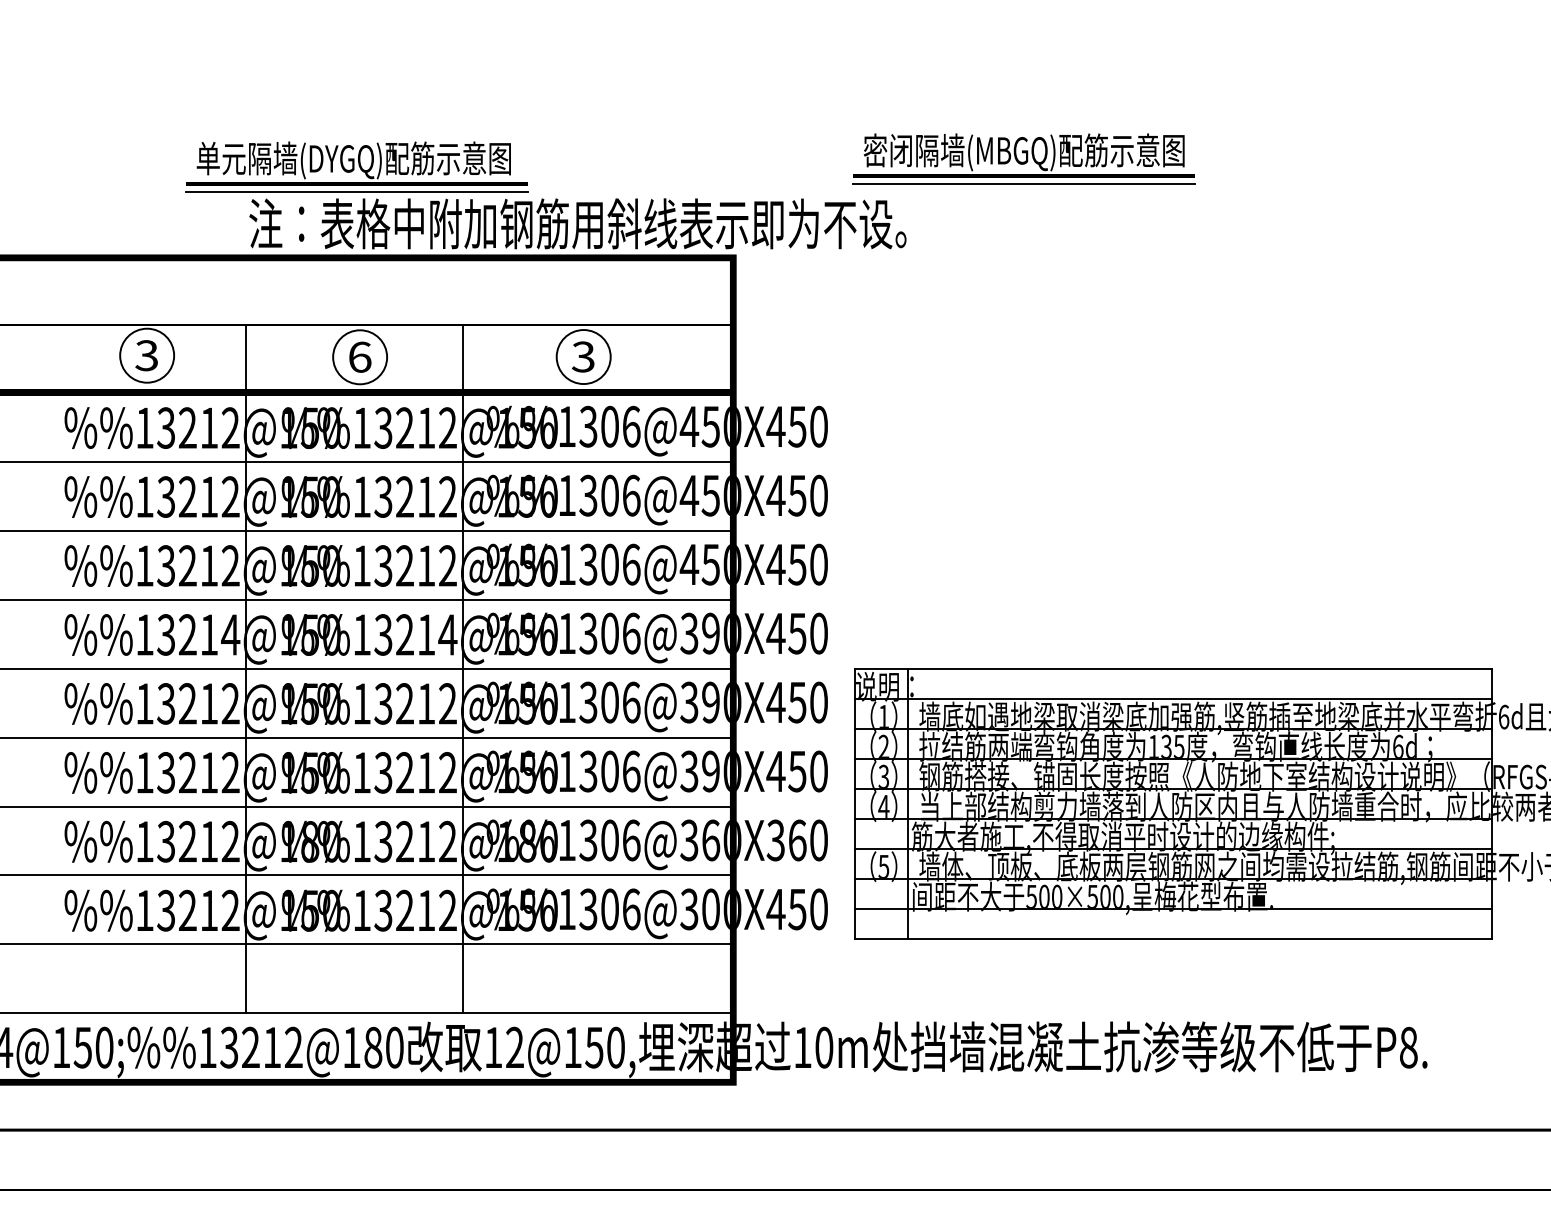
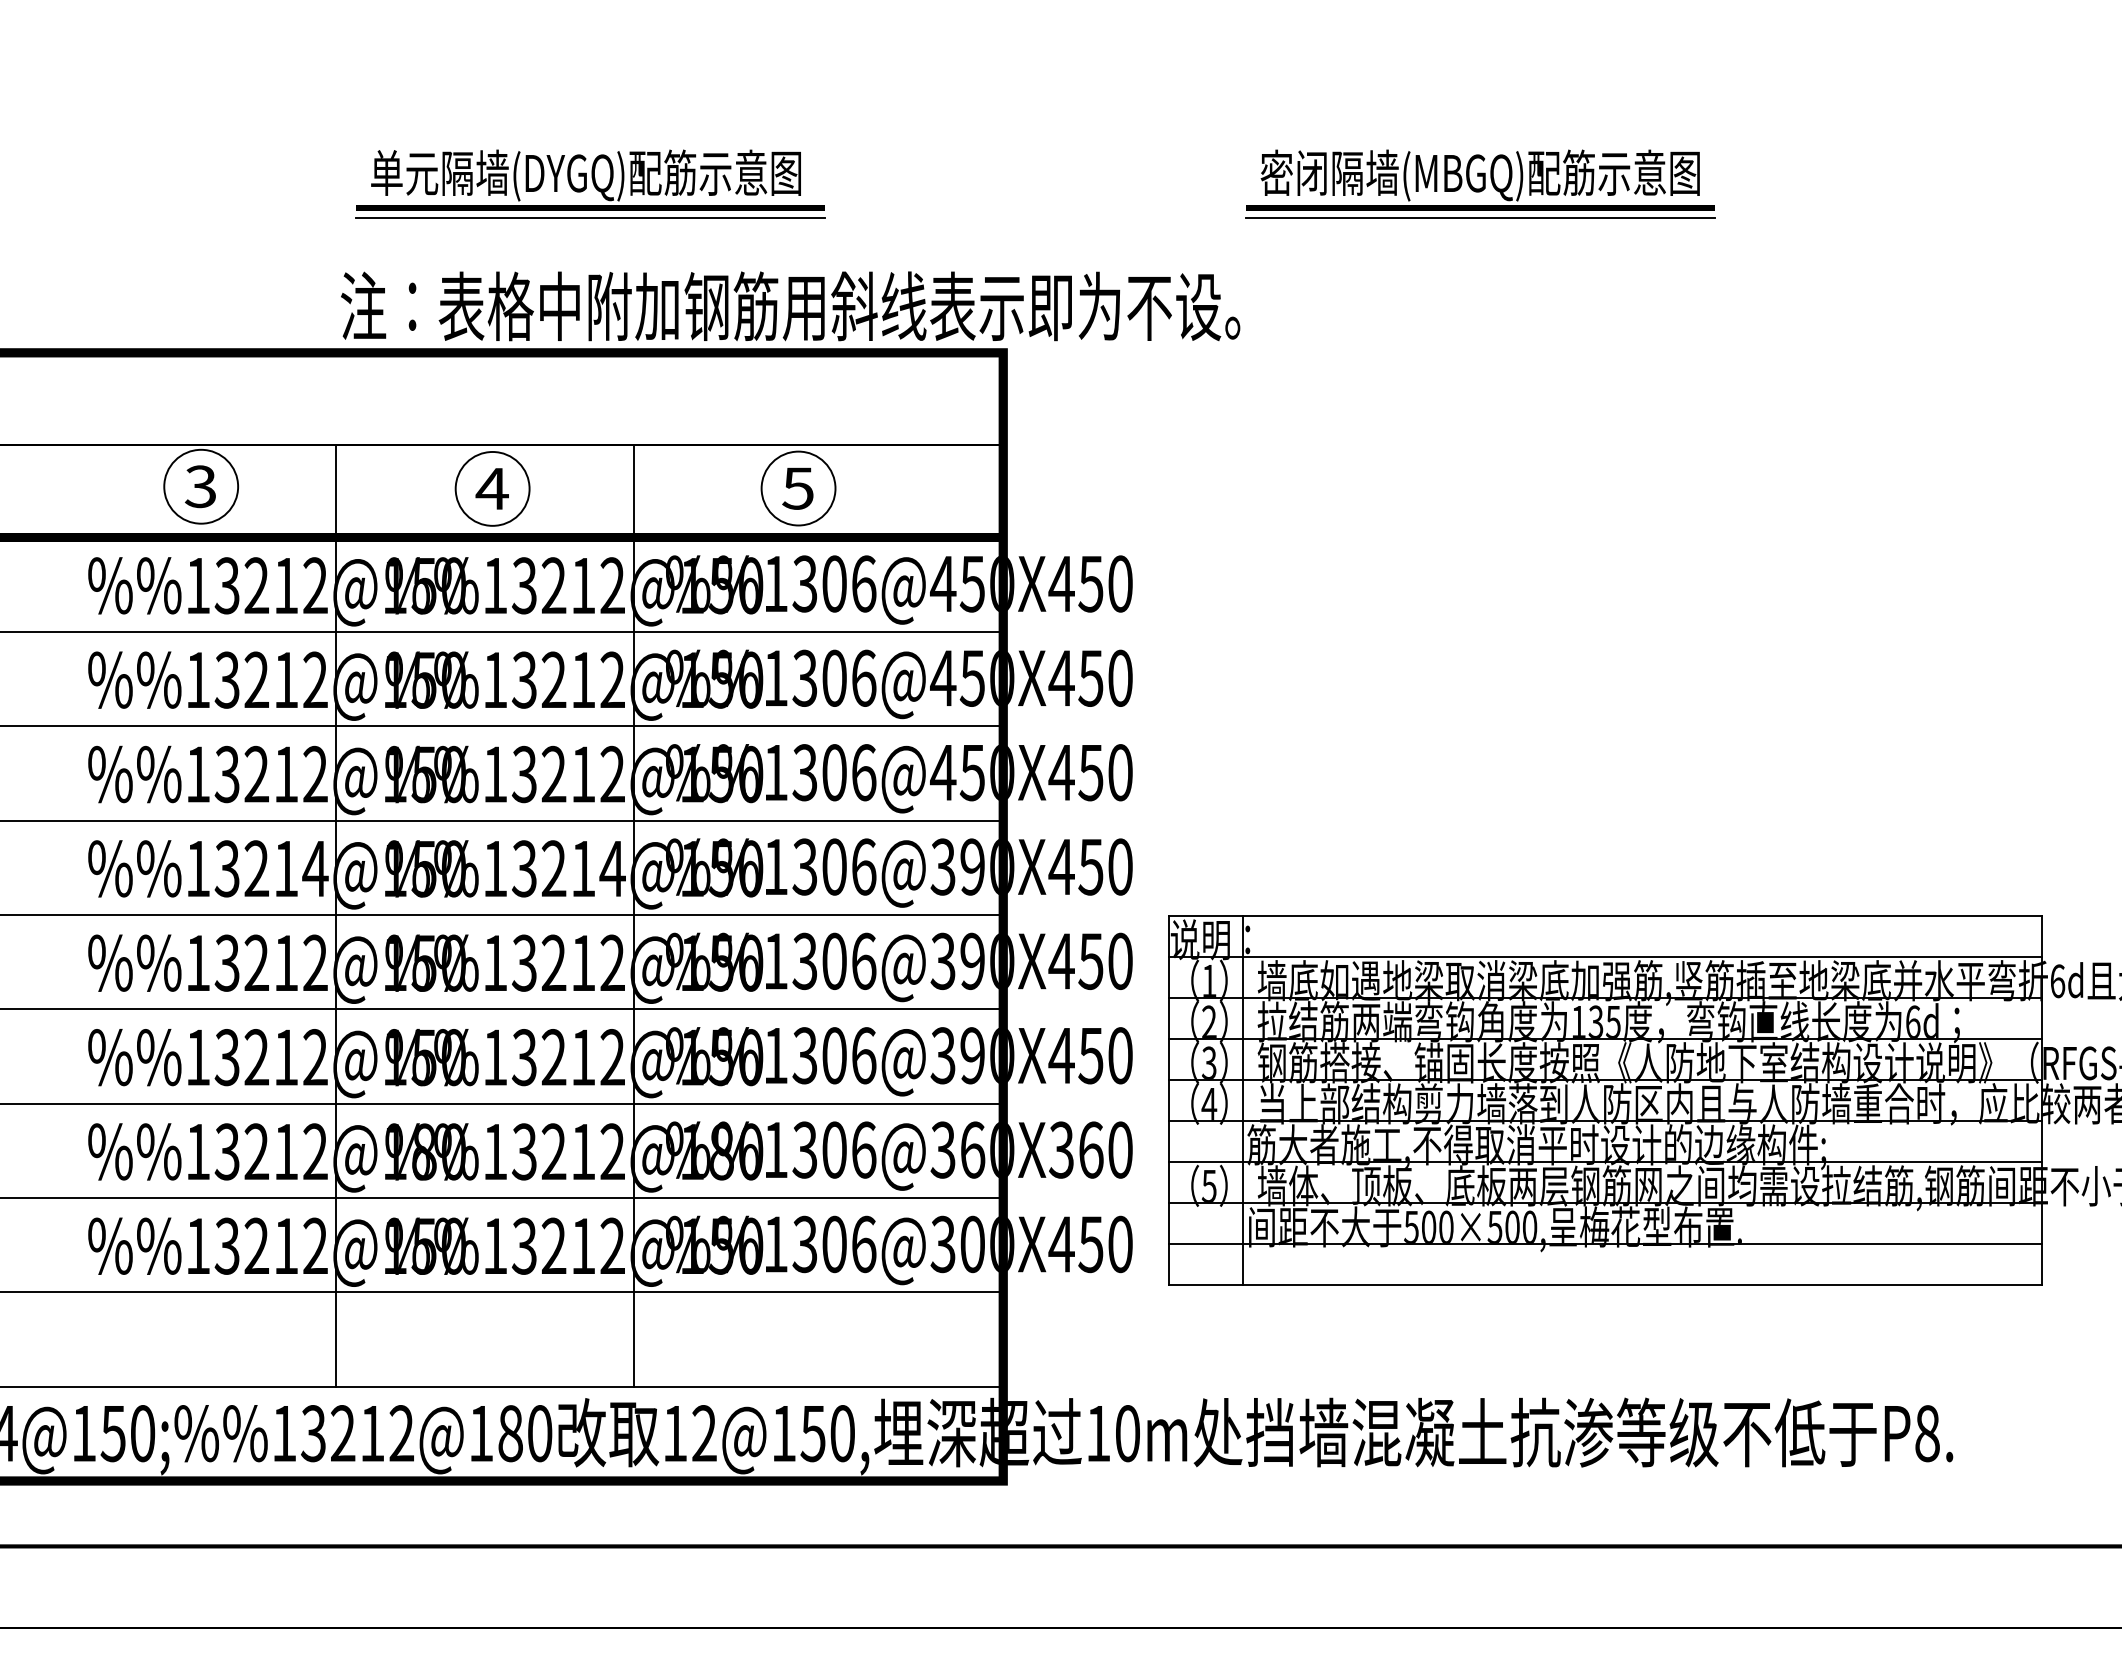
part: (1024, 158) -> (1480, 183), moved
part: (357, 166) -> (590, 183), moved
text: (359, 356) -> (491, 488), 6 -> 4
text: (582, 356) -> (797, 488), 3 -> 5

